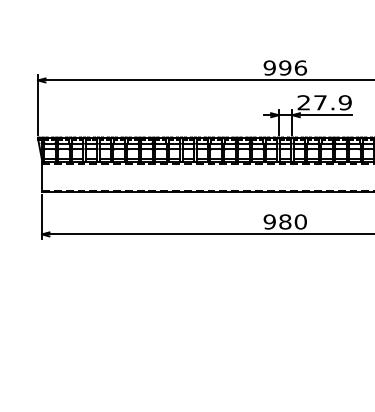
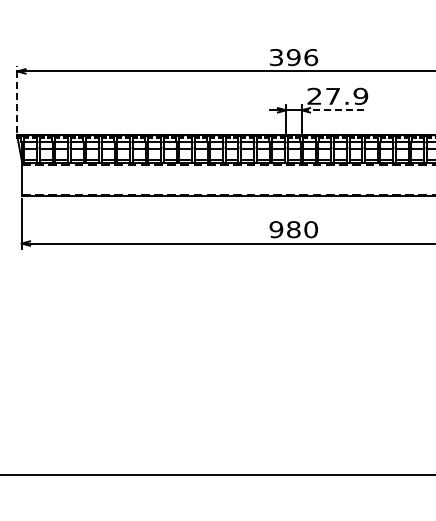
text: (269, 67) -> (276, 57), 996 -> 396
line: (38, 104) -> (17, 98), solid -> dashed
line: (322, 115) -> (335, 110), solid -> dashed

